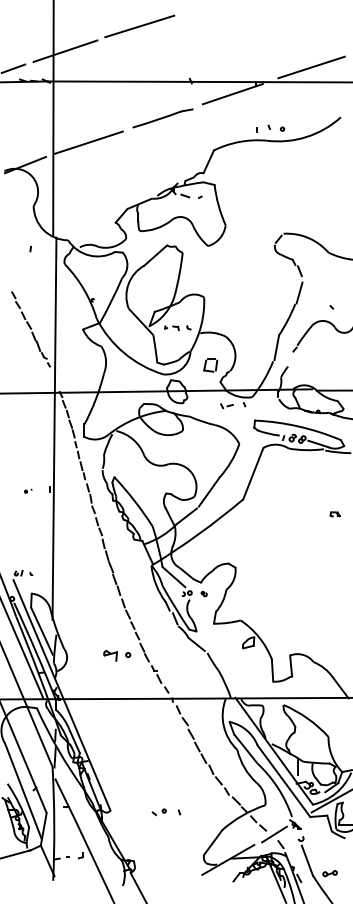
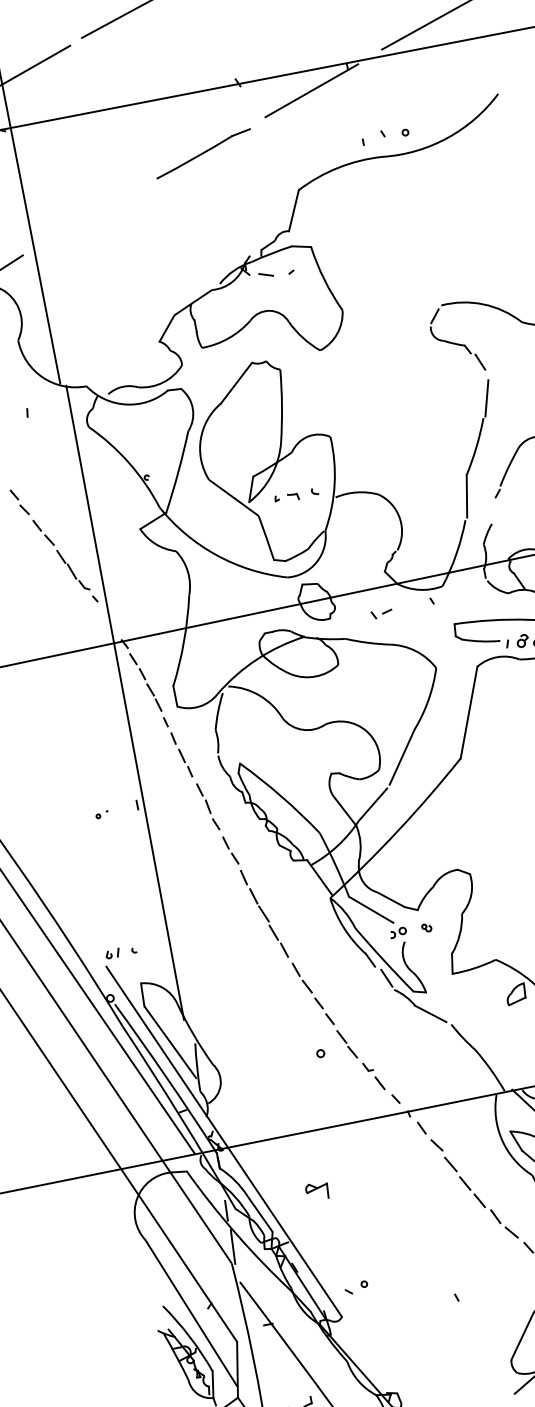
line: (88, 142) -> (88, 217), removed
part: (210, 365) -> (362, 547), removed
part: (226, 406) -> (381, 614), moved
part: (110, 655) -> (317, 1191), moved
part: (158, 812) -> (355, 1288), moved

